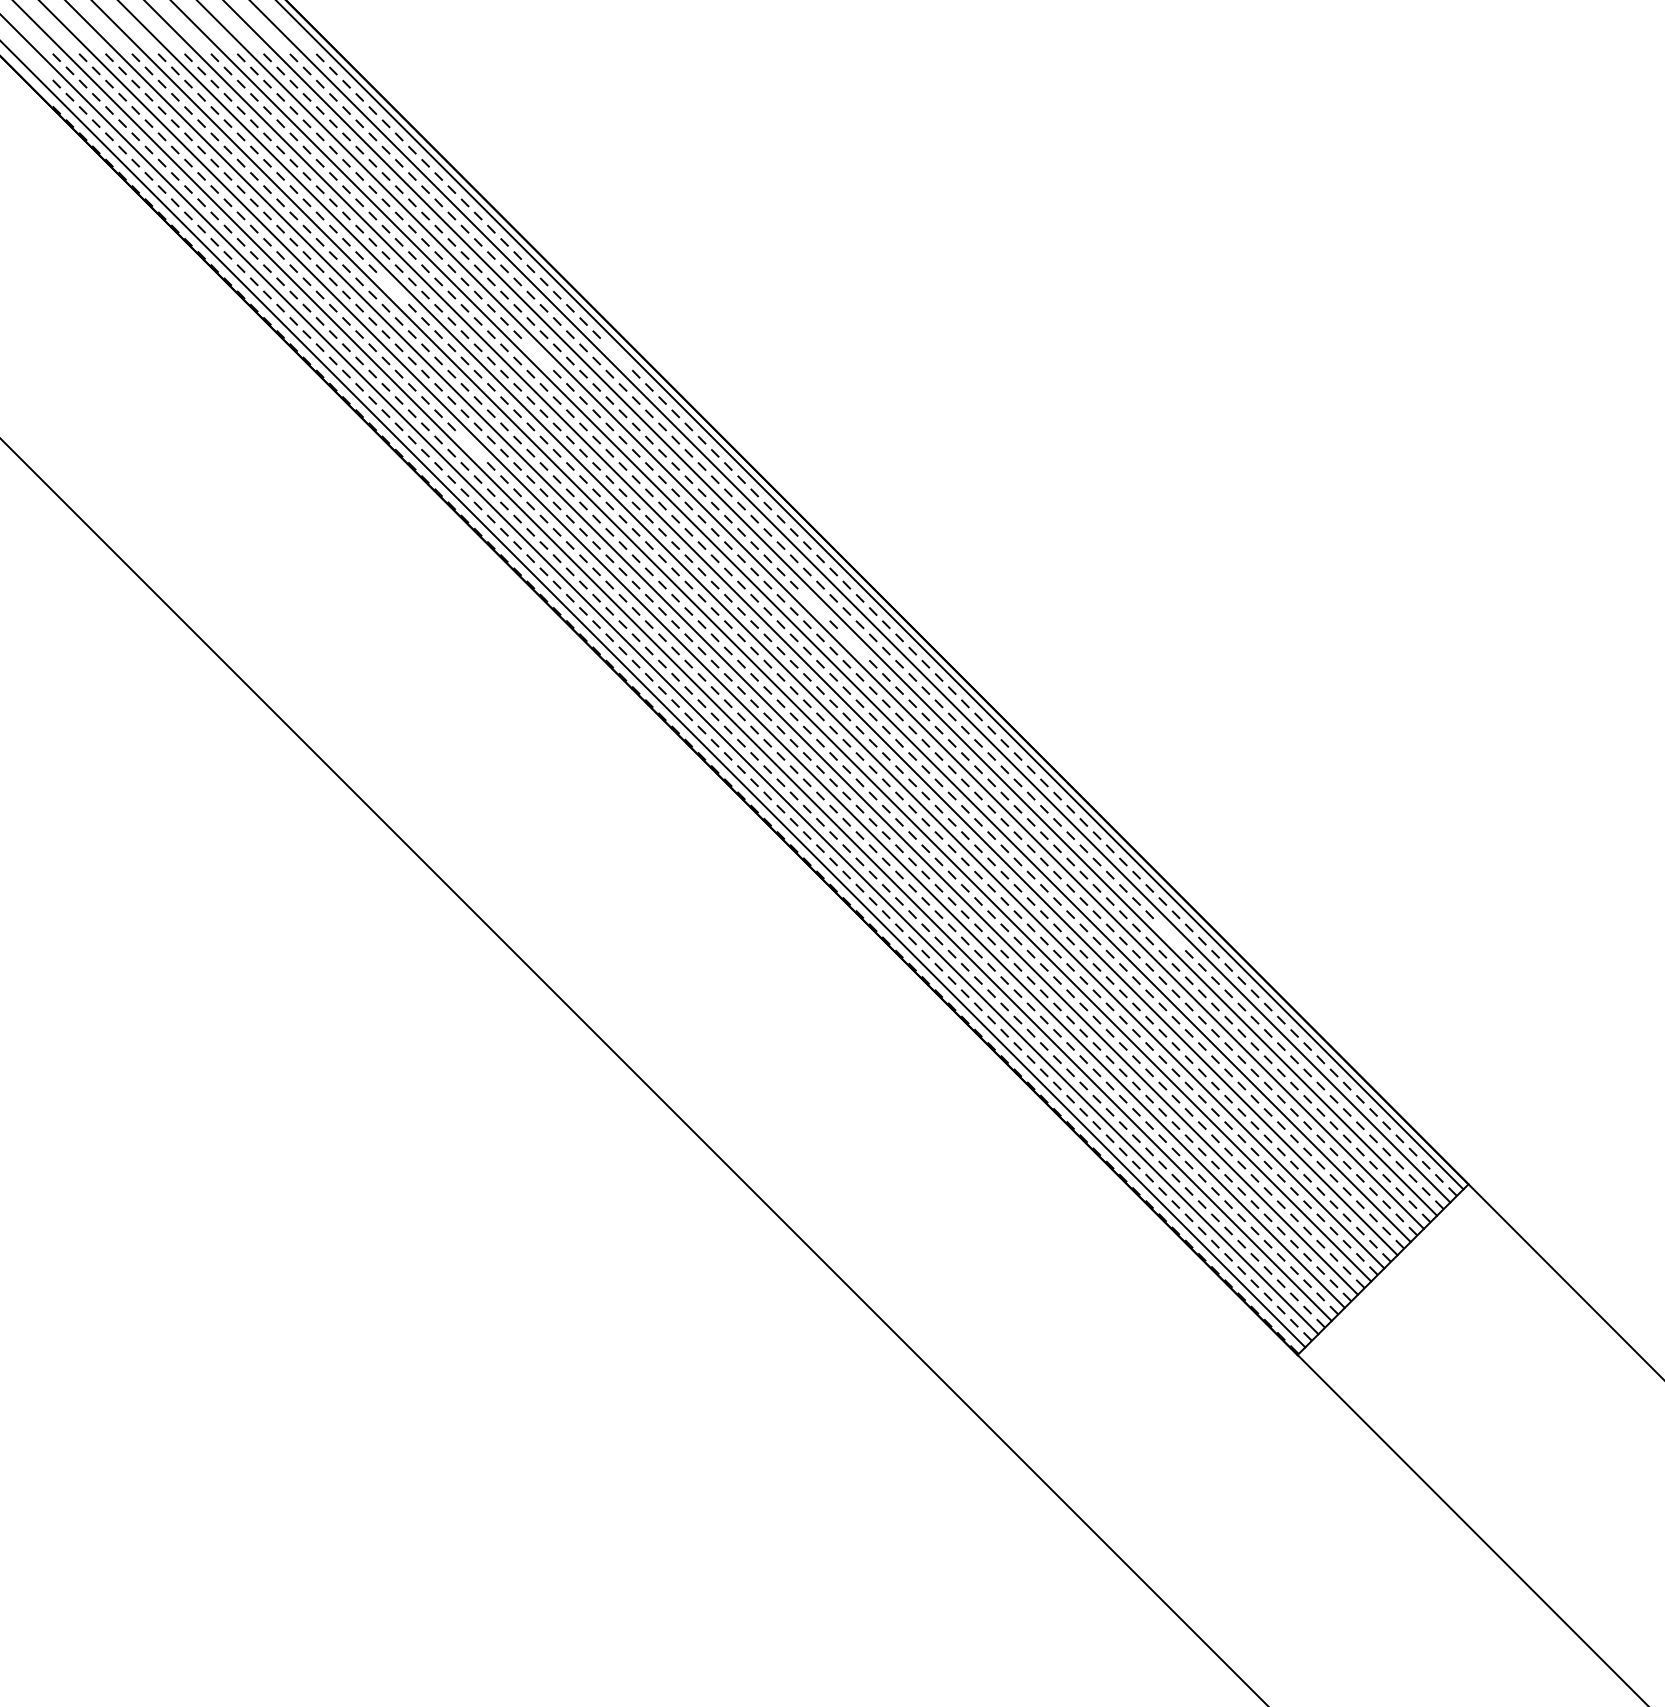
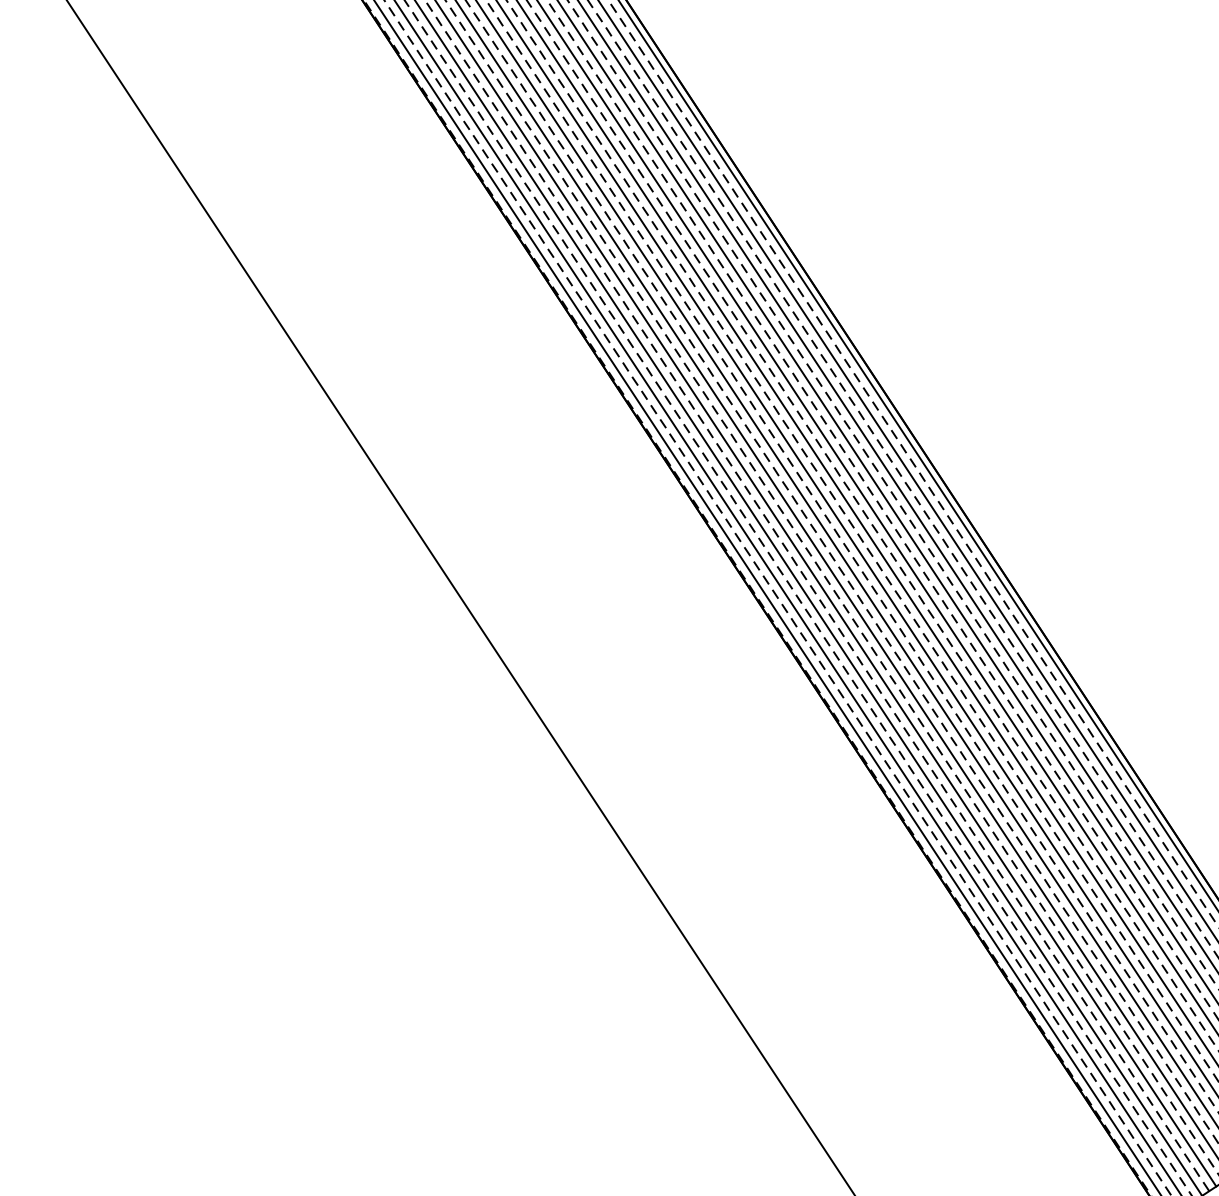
line: (390, 285) -> (550, 96), added
line: (535, 351) -> (668, 182), added
line: (614, 351) -> (738, 197), added
line: (469, 443) -> (592, 252), added
line: (811, 602) -> (868, 457), added
line: (851, 641) -> (897, 499), added
line: (1167, 931) -> (1126, 817), added

